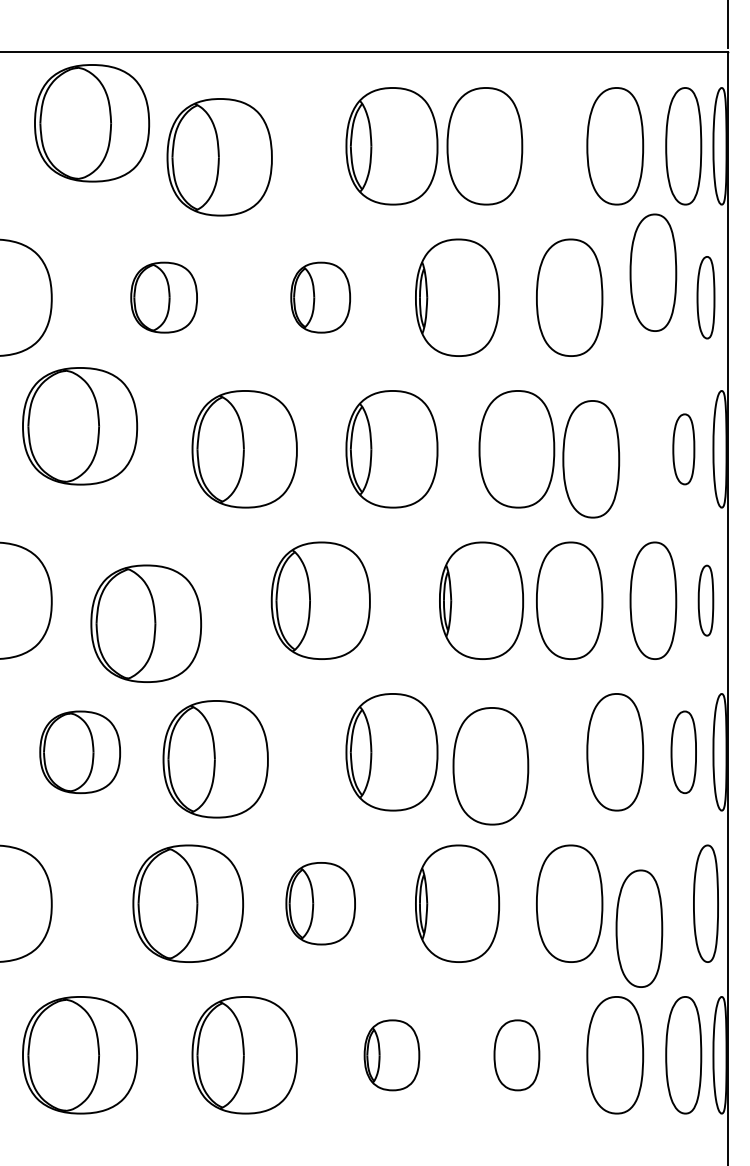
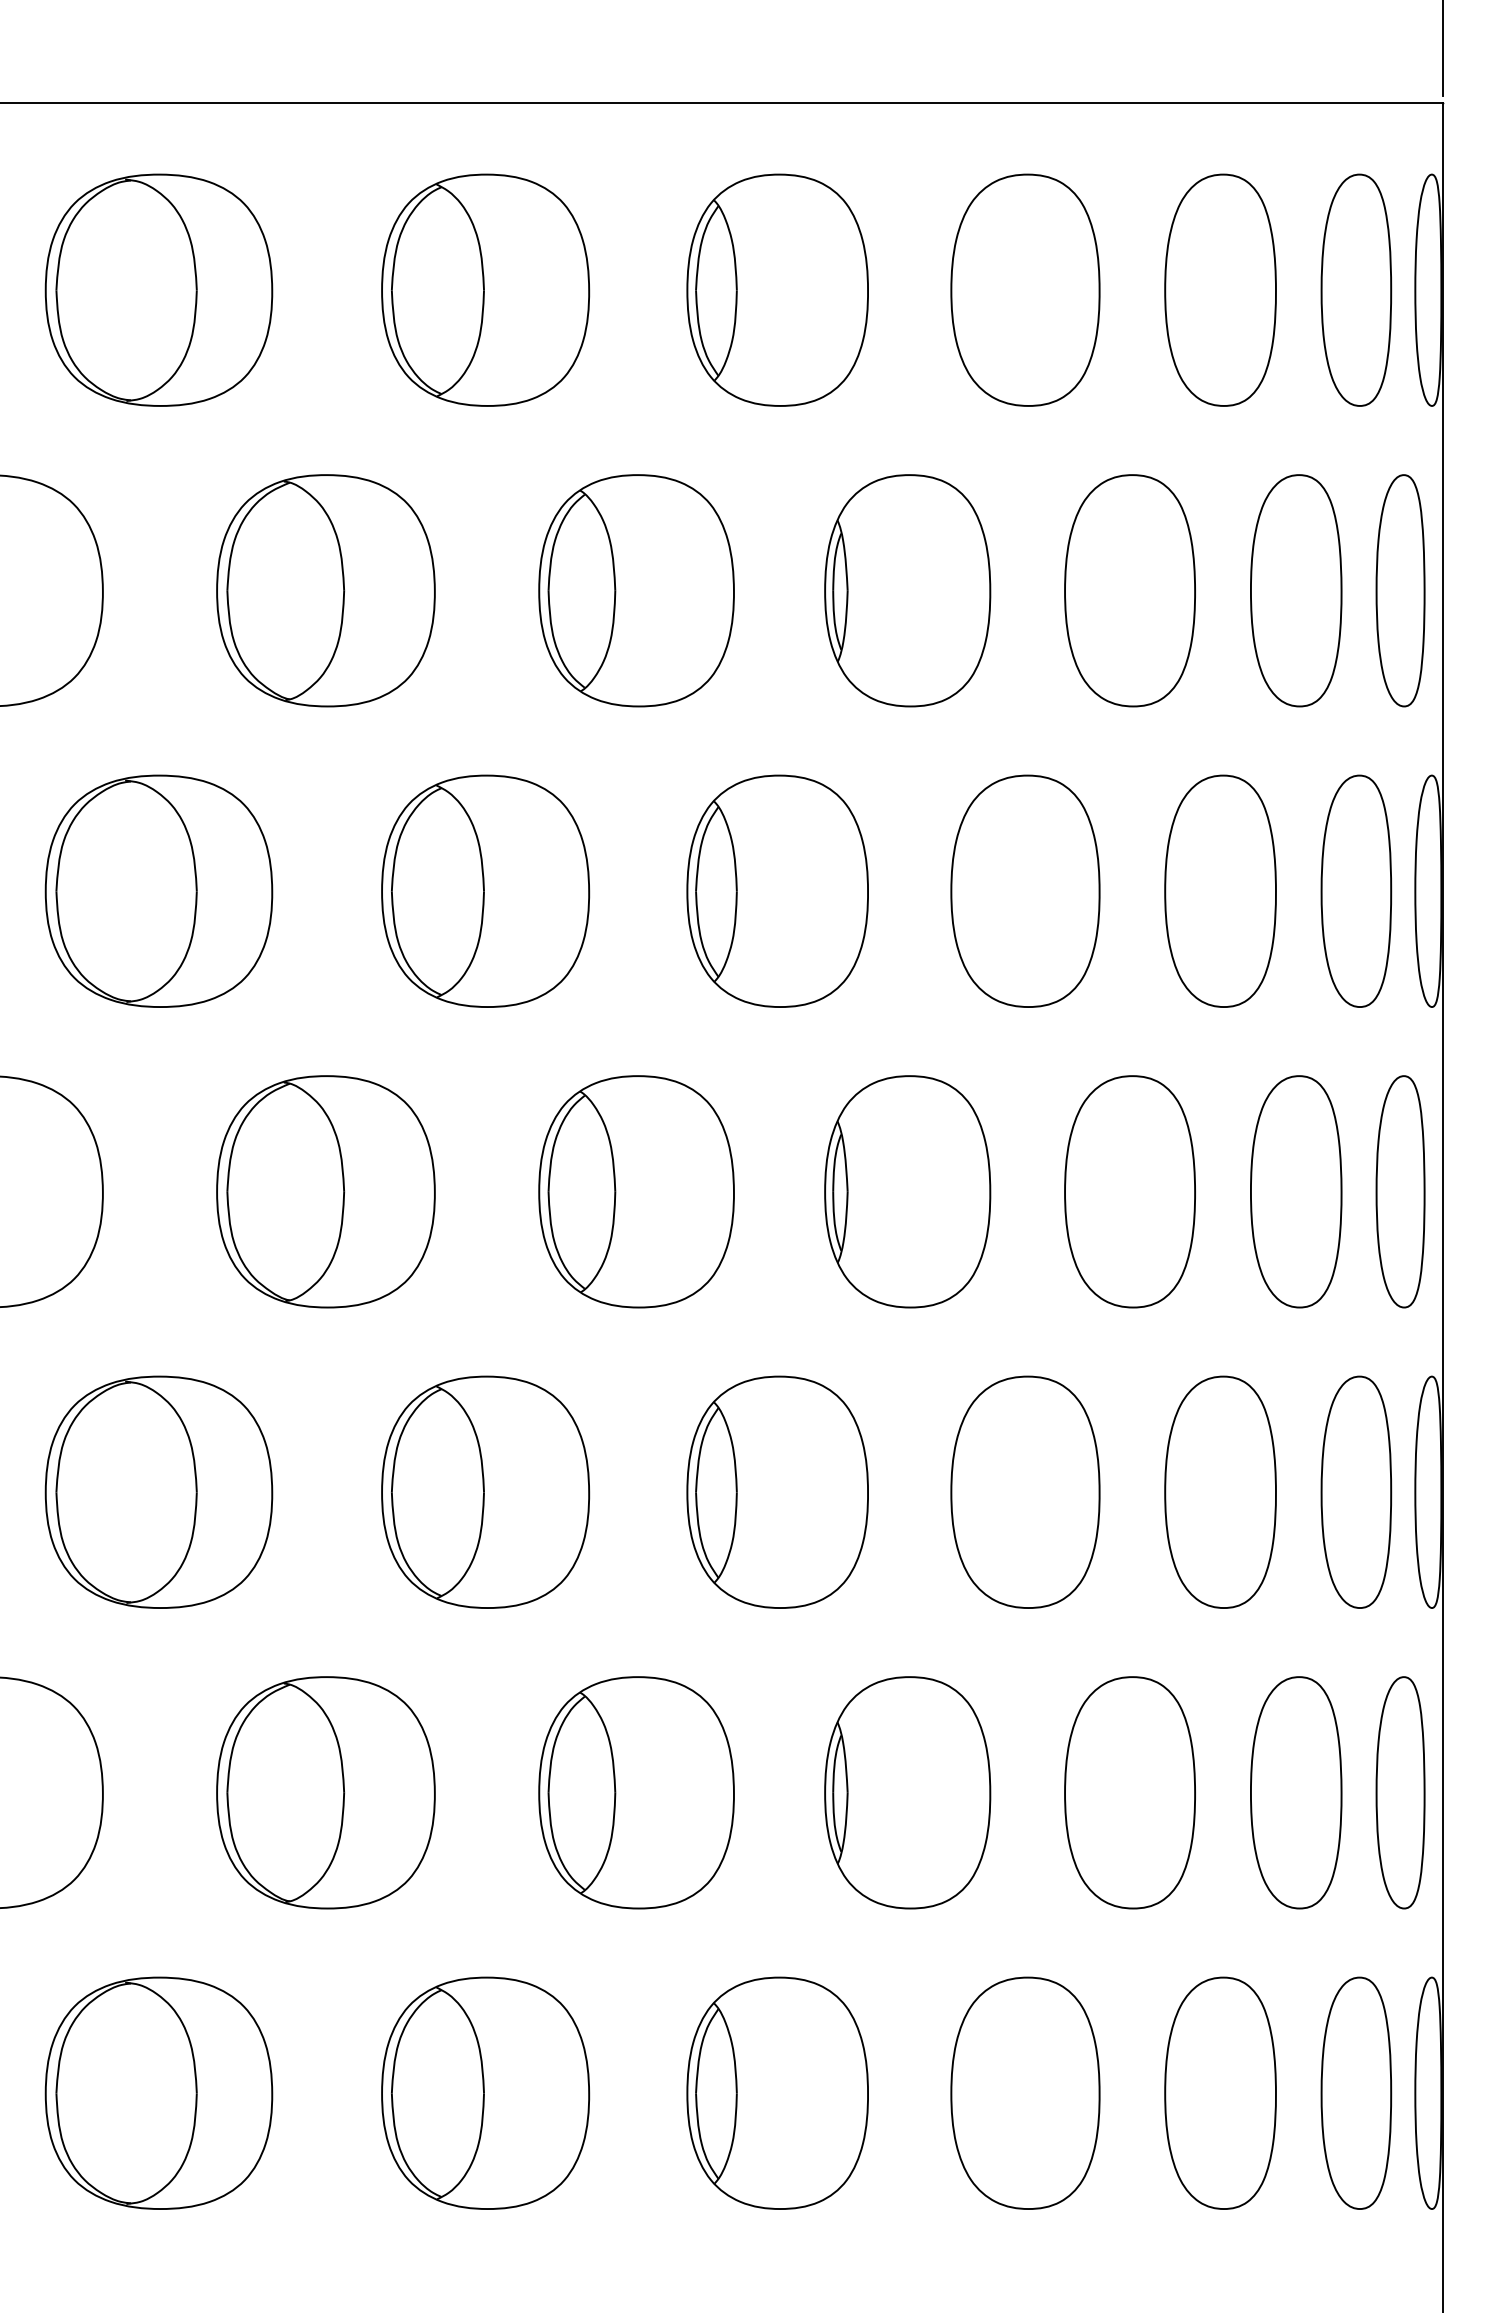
part: (92, 123) -> (159, 290), moved
part: (484, 146) -> (1024, 290), moved
part: (219, 157) -> (485, 290), moved
part: (653, 272) -> (1296, 590), moved
part: (163, 297) -> (324, 590), size x1.67
part: (320, 297) -> (635, 590), size x1.67
part: (705, 297) -> (1399, 590), size x1.43
part: (80, 426) -> (159, 891), moved
part: (683, 449) -> (1355, 891), size x1.67
part: (591, 459) -> (1221, 891), moved
part: (481, 600) -> (907, 1191), moved
part: (705, 600) -> (1399, 1191), size x1.67
part: (145, 623) -> (324, 1191), moved
part: (80, 752) -> (159, 1492), size x1.43
part: (683, 752) -> (1355, 1492), size x1.43
part: (215, 759) -> (485, 1492), moved
part: (490, 766) -> (1024, 1492), moved
part: (187, 903) -> (324, 1792), moved
part: (320, 903) -> (635, 1792), size x1.43
part: (639, 928) -> (1296, 1792), moved
part: (391, 1055) -> (776, 2093), size x1.67
part: (516, 1055) -> (1024, 2093), size x1.67

